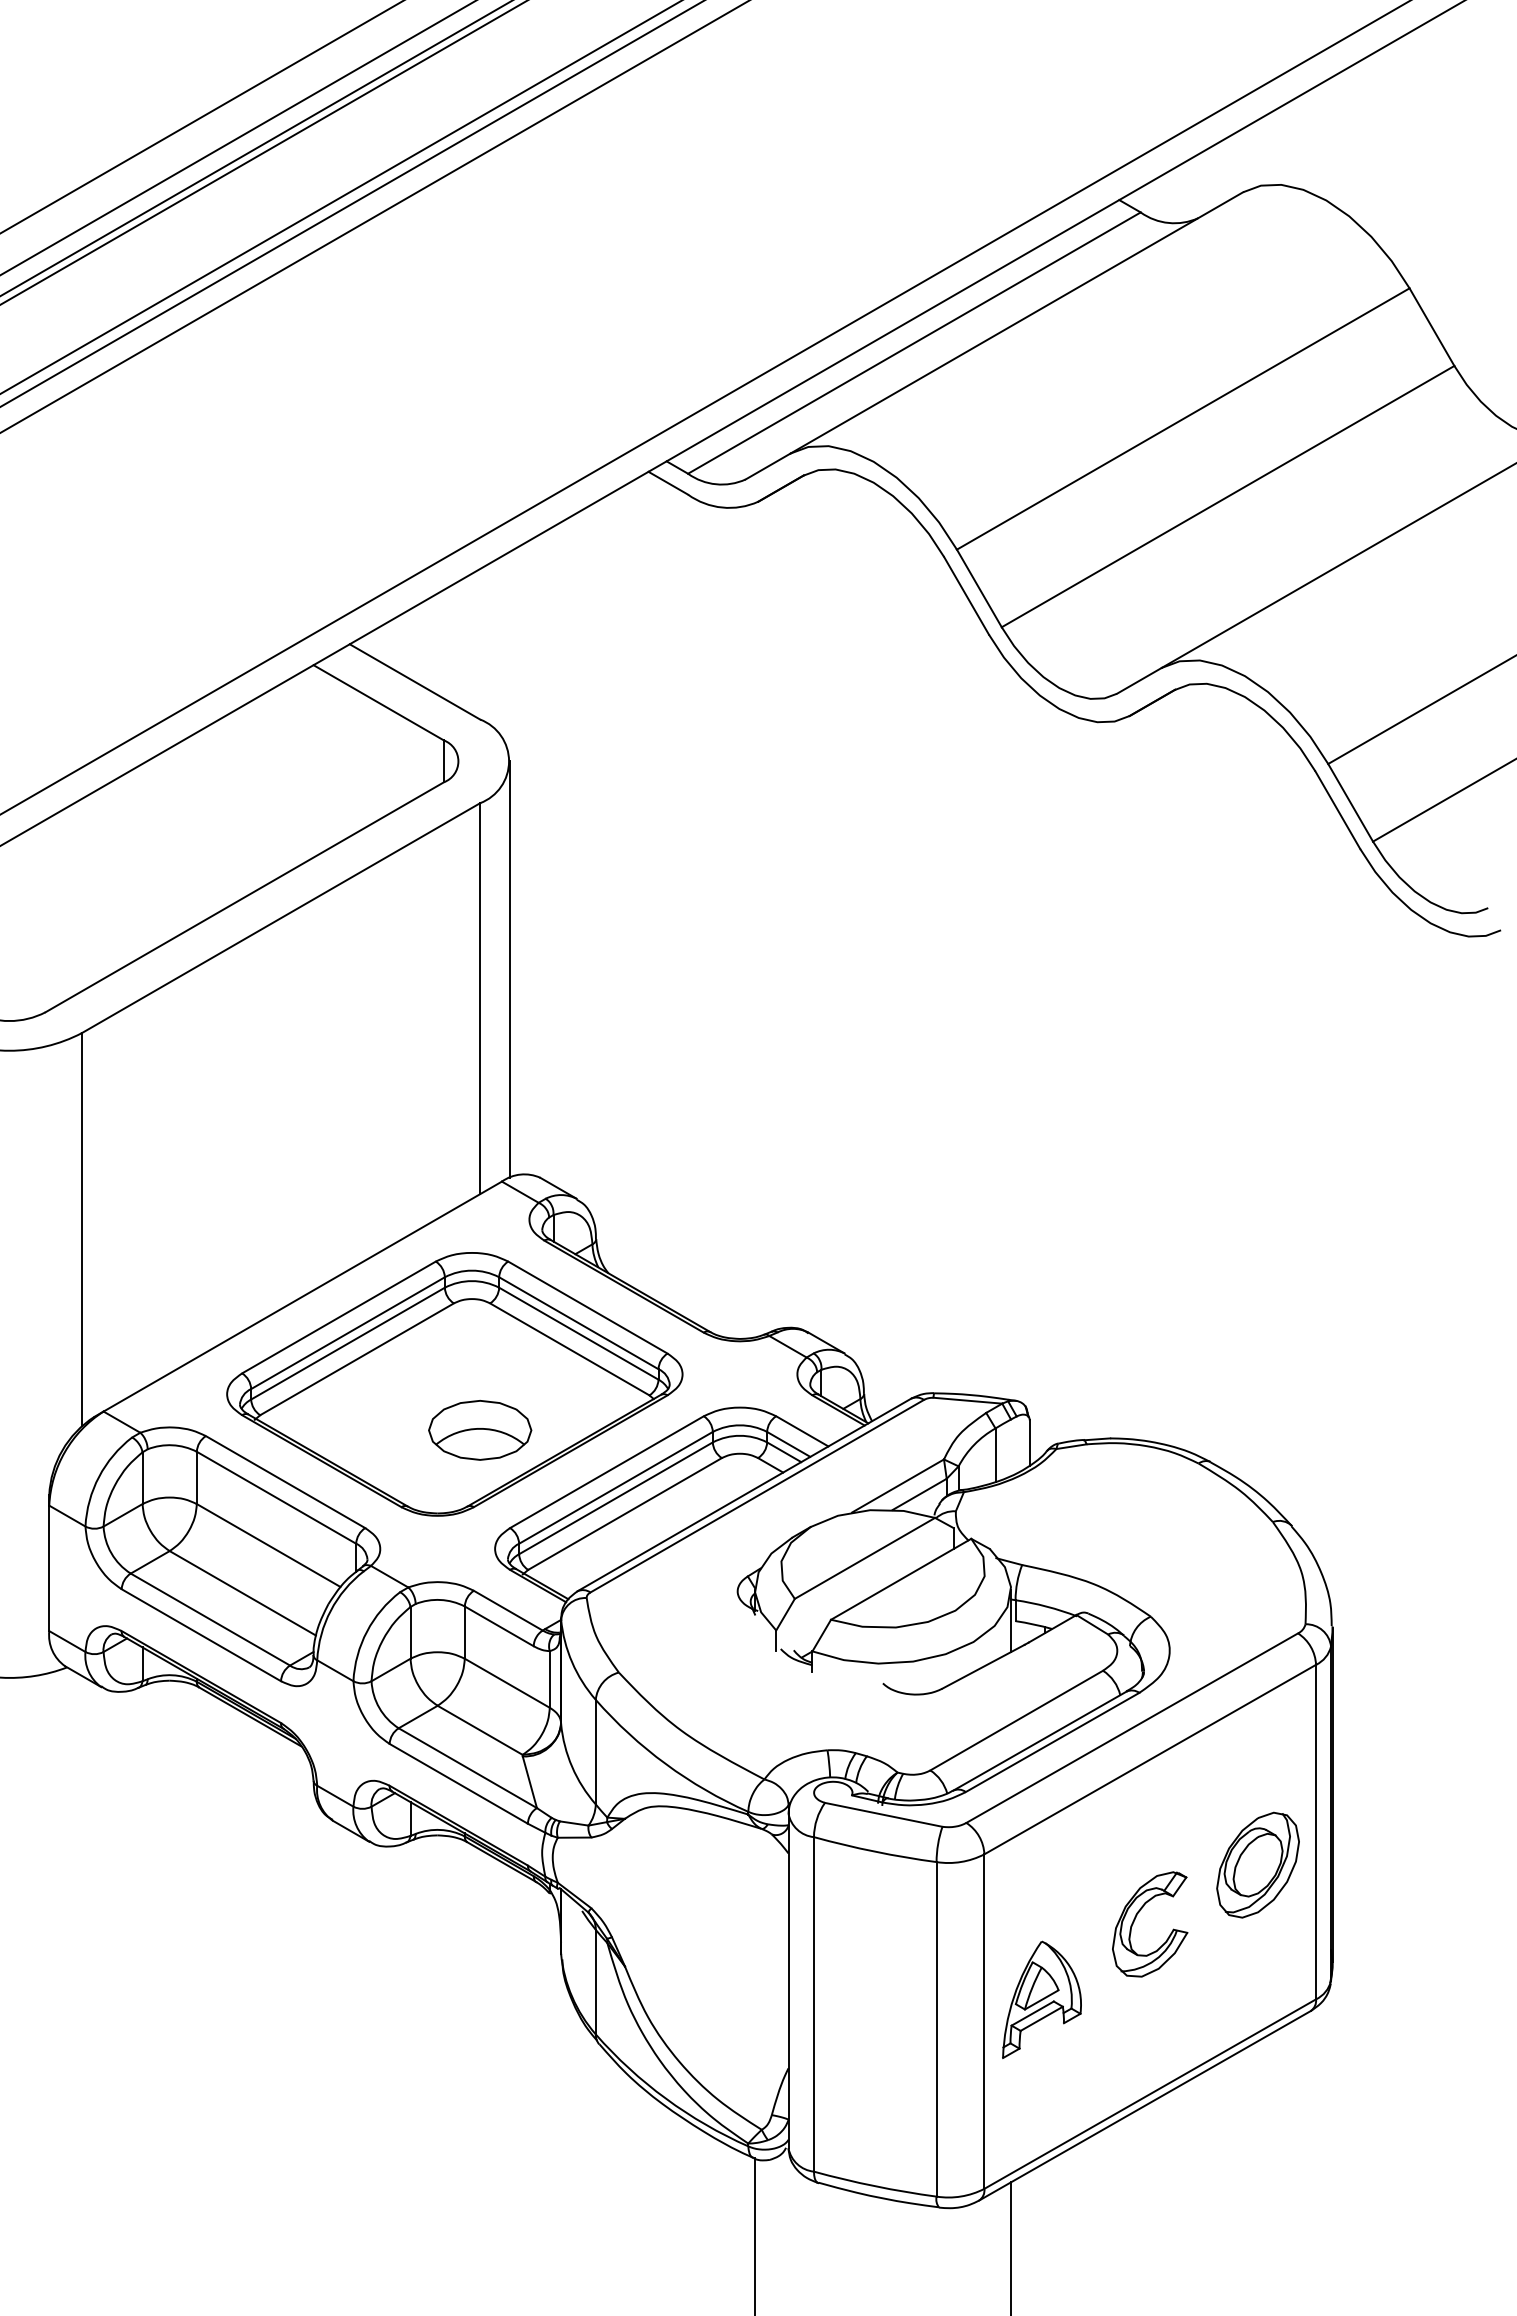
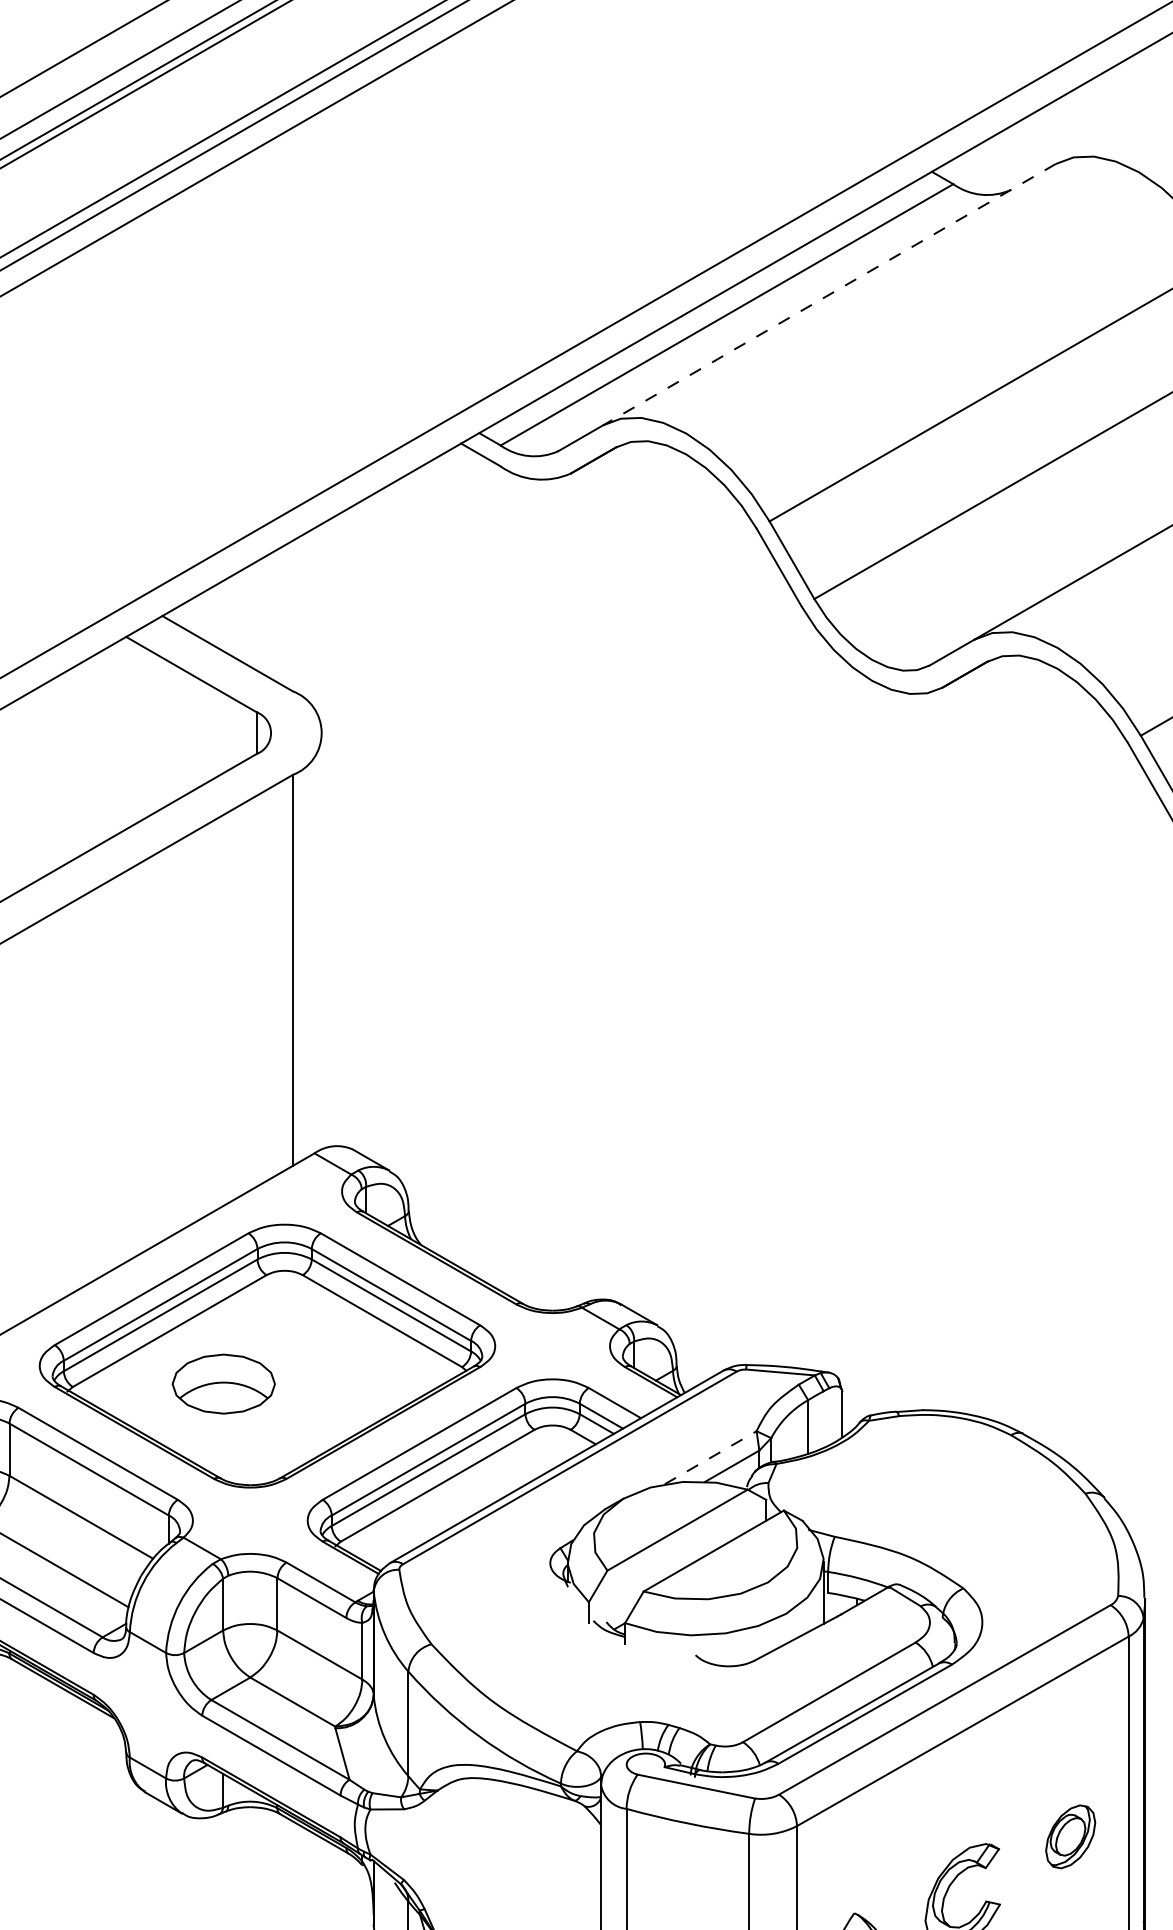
line: (1016, 323) -> (829, 295), solid -> dashed
line: (510, 969) -> (323, 941), removed
part: (480, 1430) -> (224, 1384), moved
line: (898, 1485) -> (711, 1457), solid -> dashed
part: (1257, 1864) -> (1070, 1836), size x0.6

